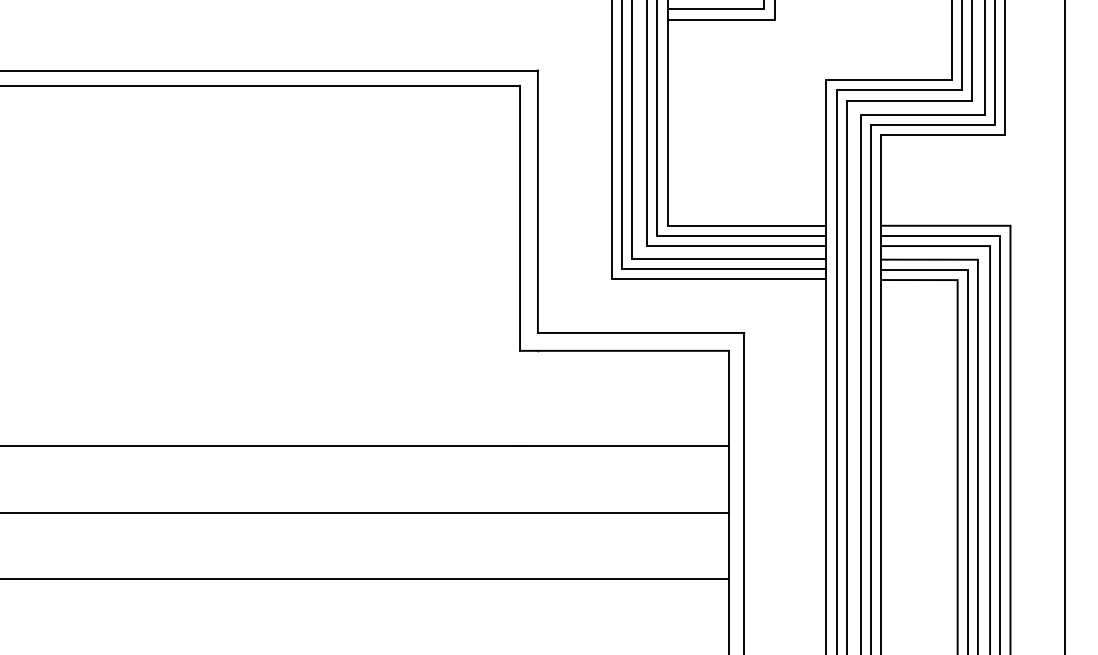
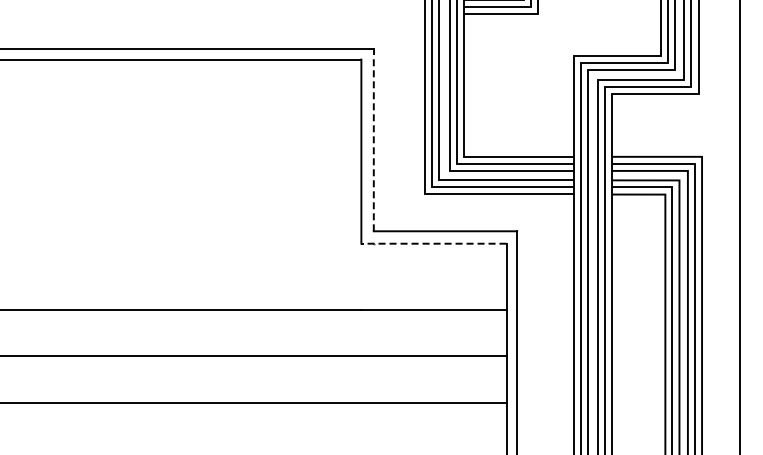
line: (537, 200) -> (373, 139), solid -> dashed
line: (623, 350) -> (433, 243), solid -> dashed

